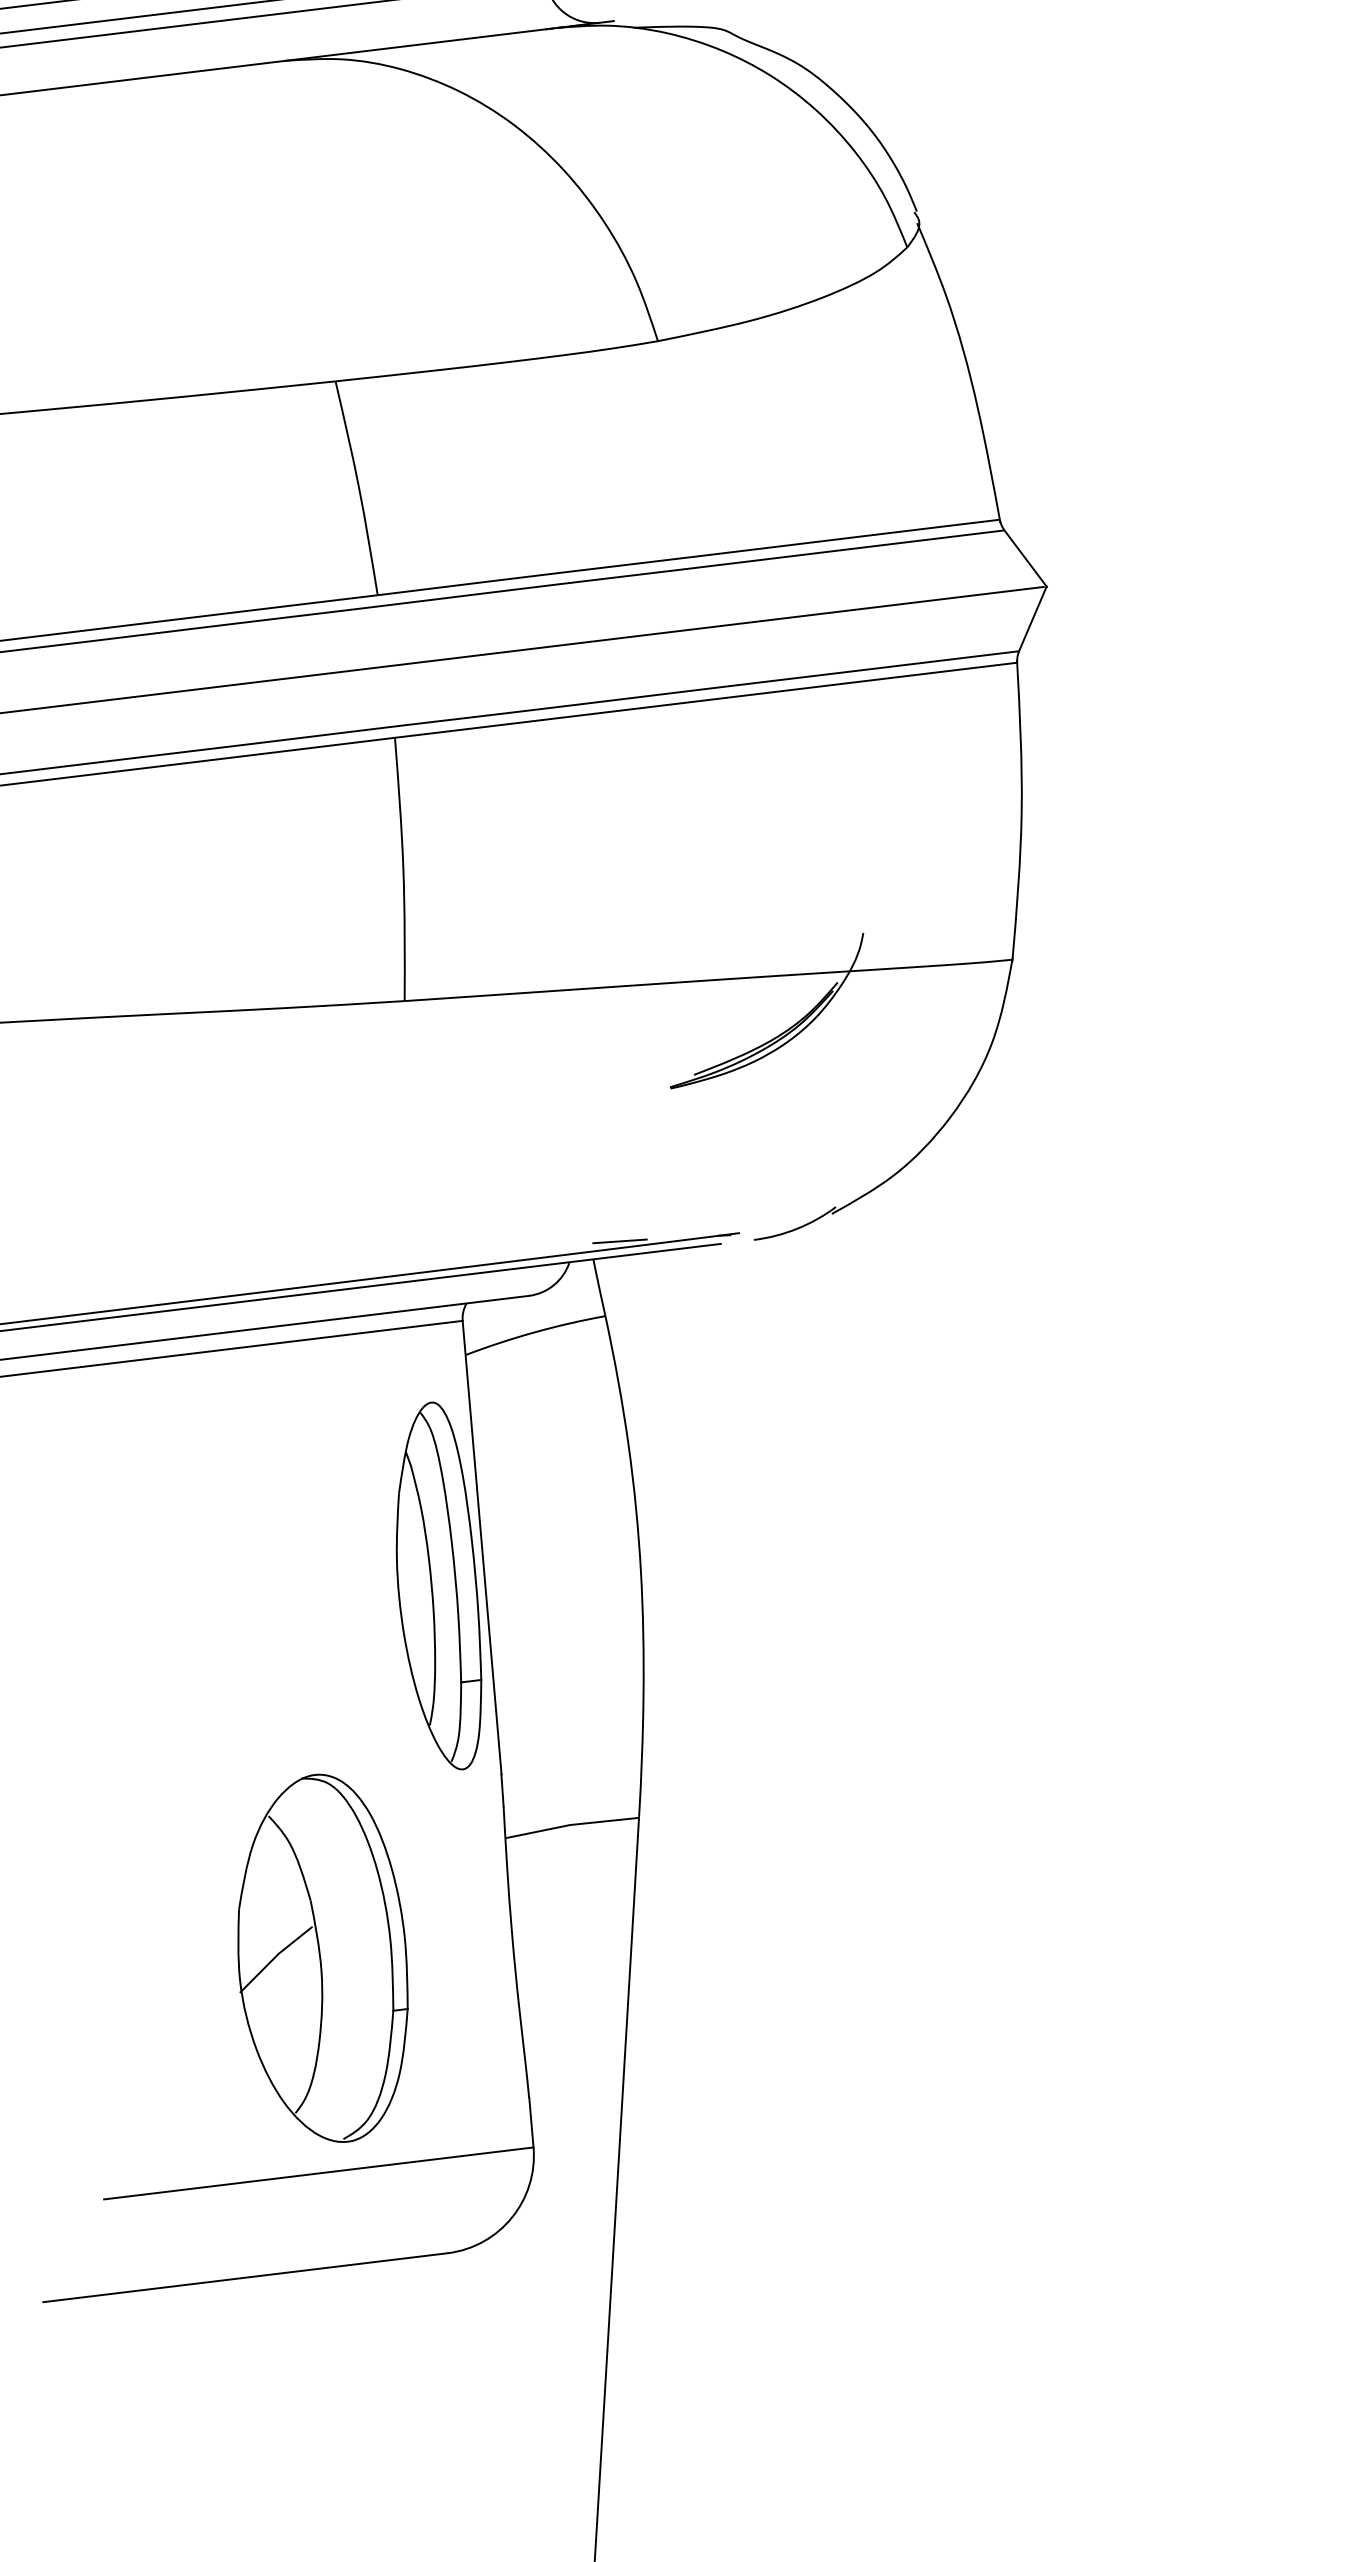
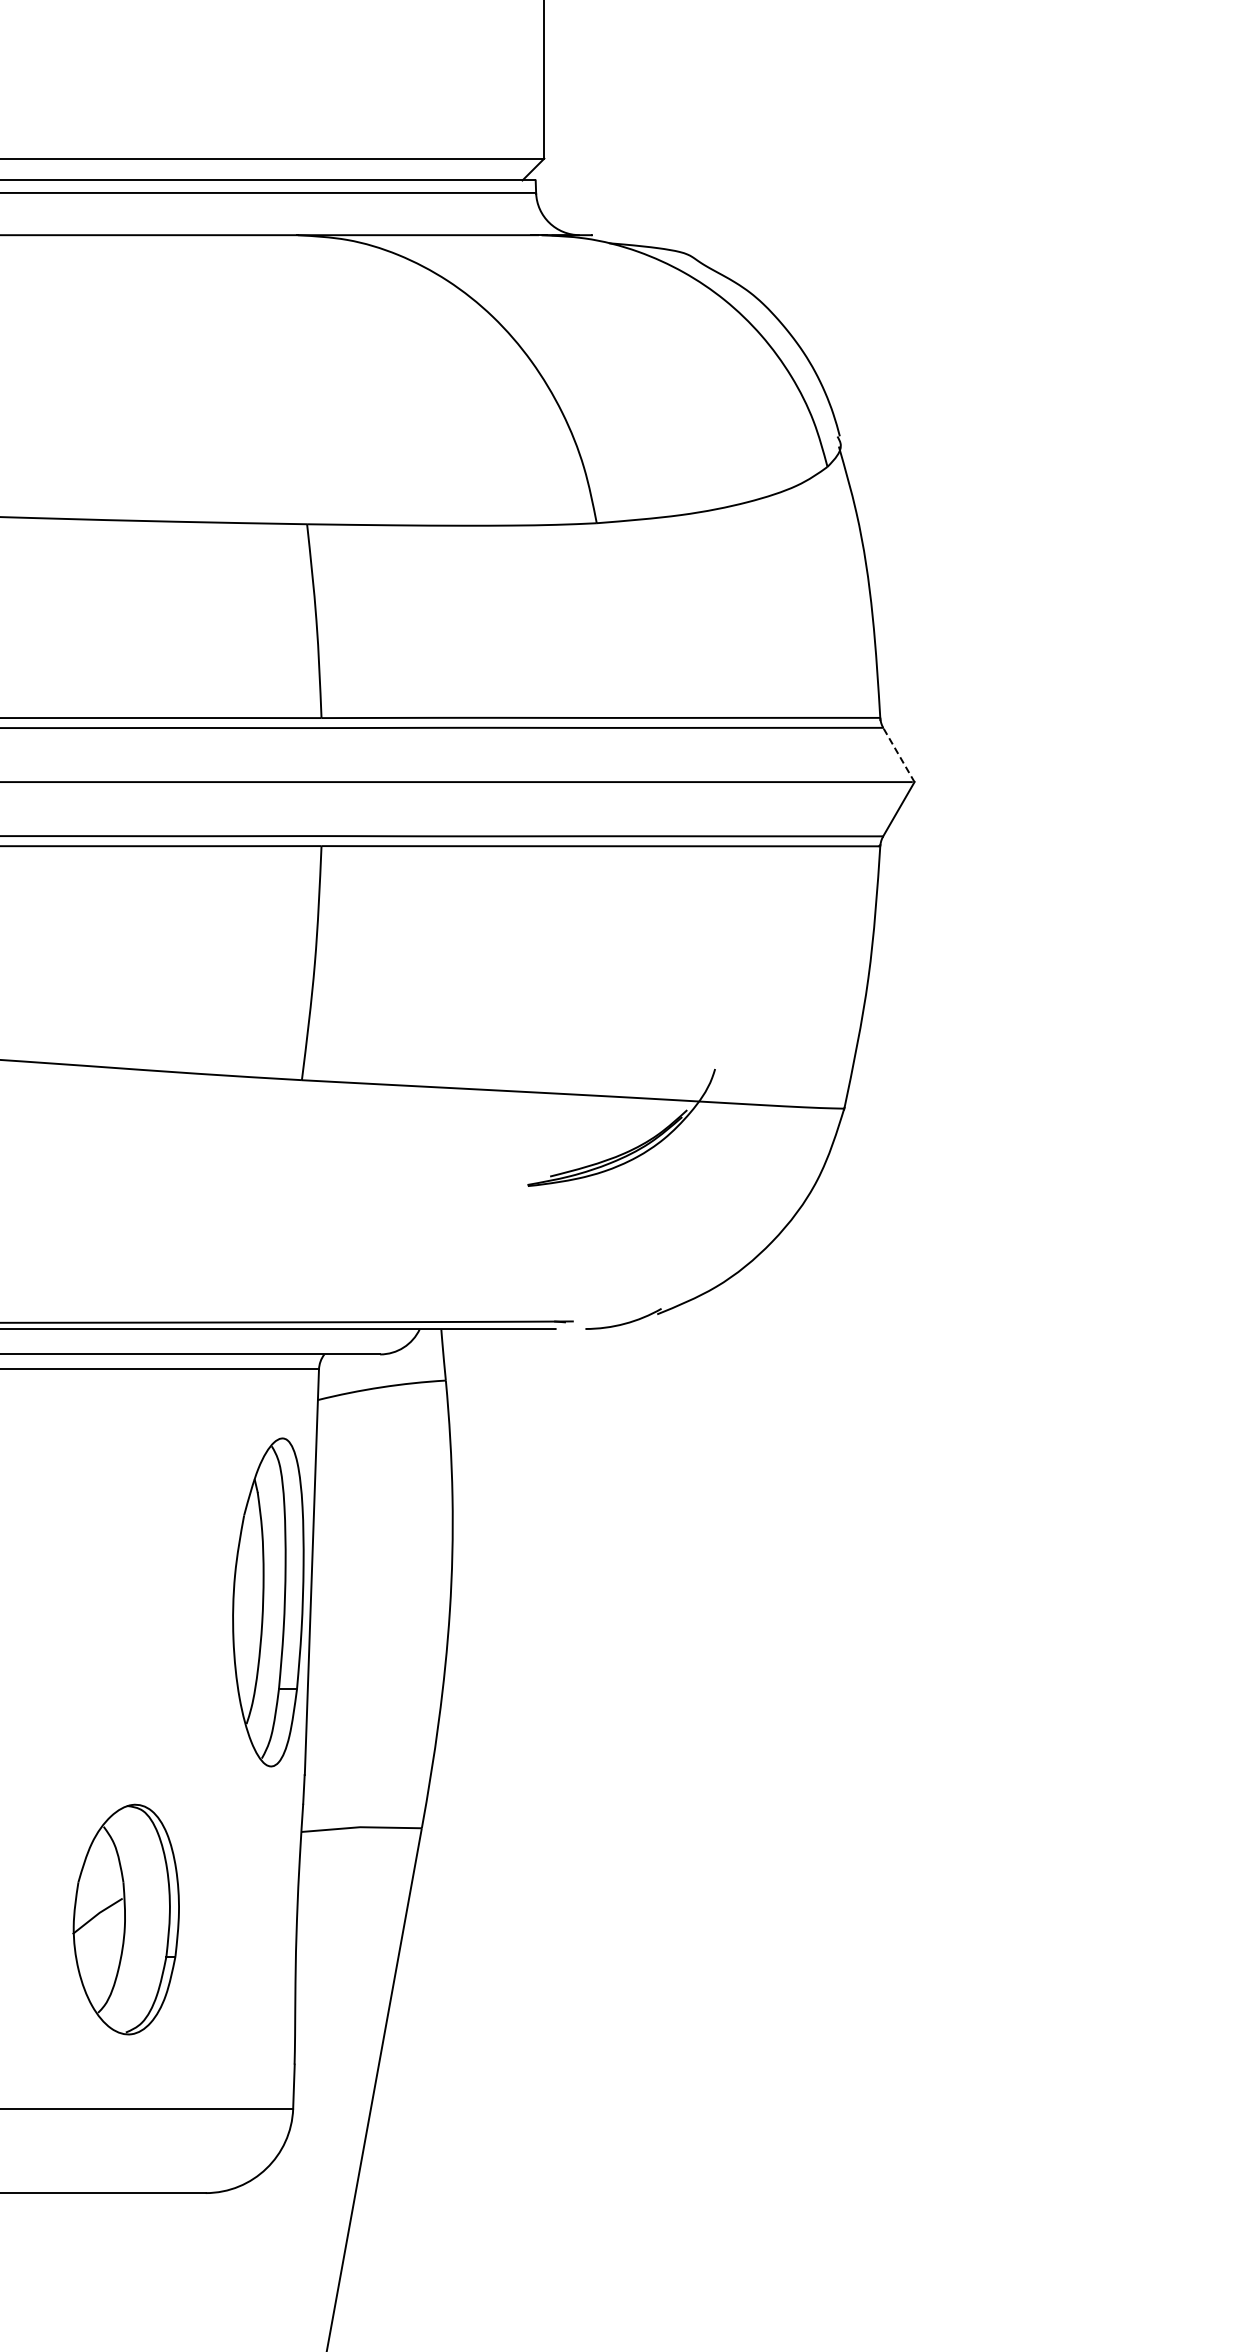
line: (1025, 559) -> (898, 755), solid -> dashed
line: (619, 1240) -> (466, 1315), removed
part: (321, 1959) -> (125, 1919), size x0.7

